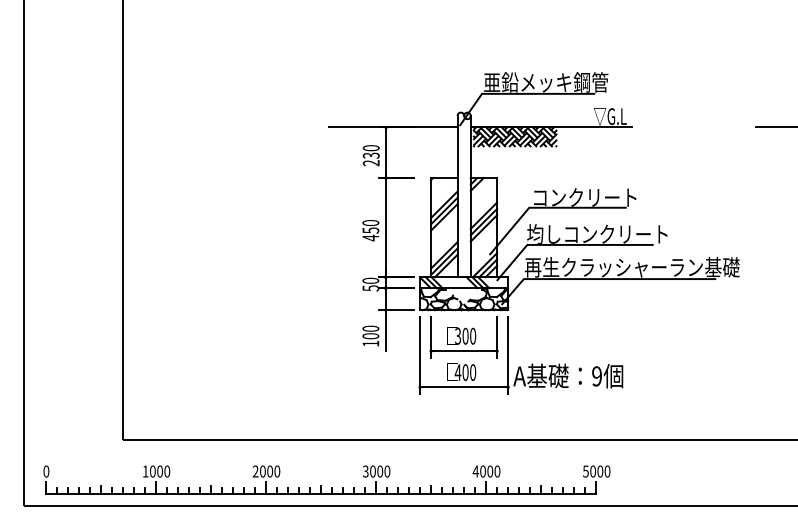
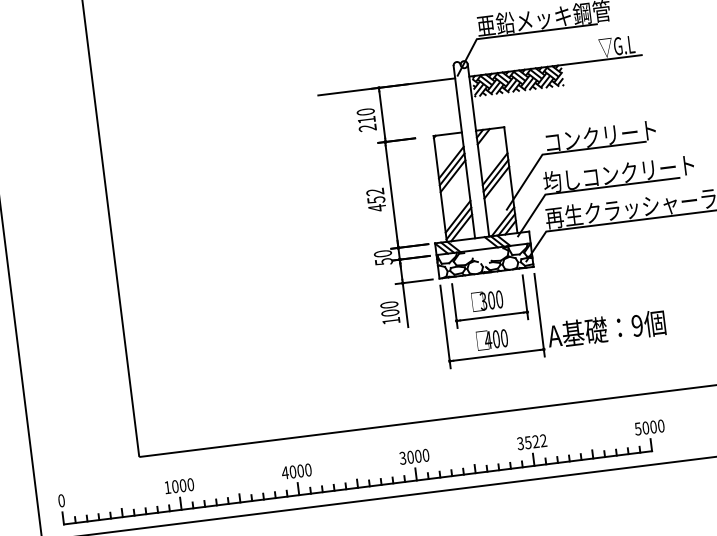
text: (370, 155) -> (365, 119), 230 -> 210
text: (370, 223) -> (374, 192), 450 -> 452
text: (255, 471) -> (285, 472), 2000 -> 4000
text: (486, 471) -> (531, 442), 4000 -> 3522

